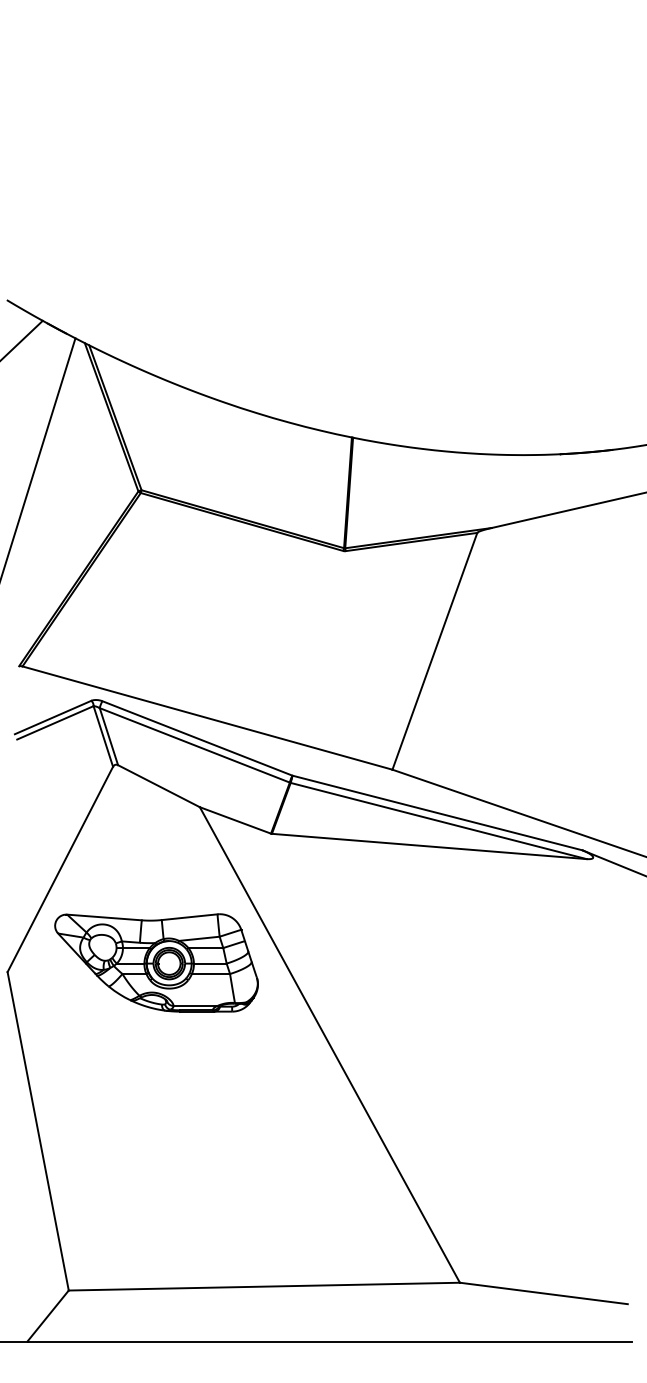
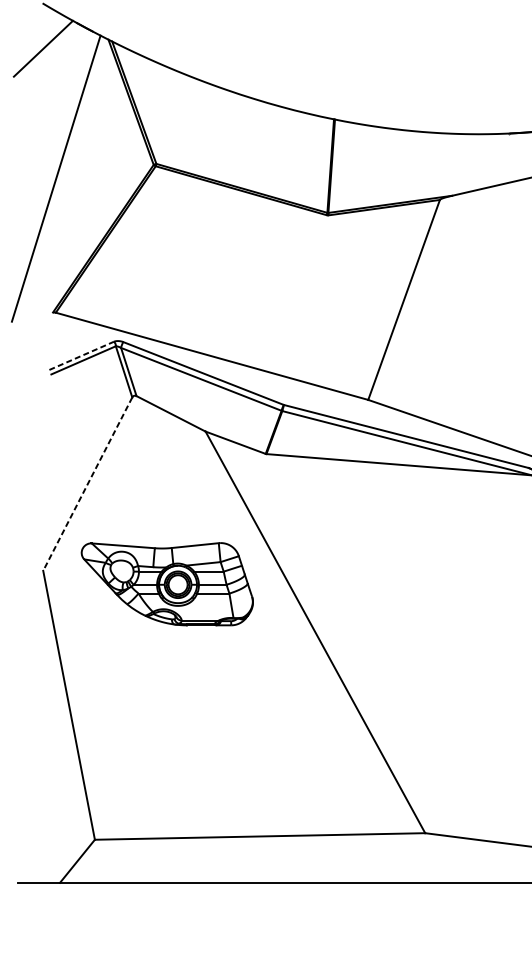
line: (53, 717) -> (82, 355), solid -> dashed
line: (60, 869) -> (87, 484), solid -> dashed
part: (156, 962) -> (167, 583), moved

